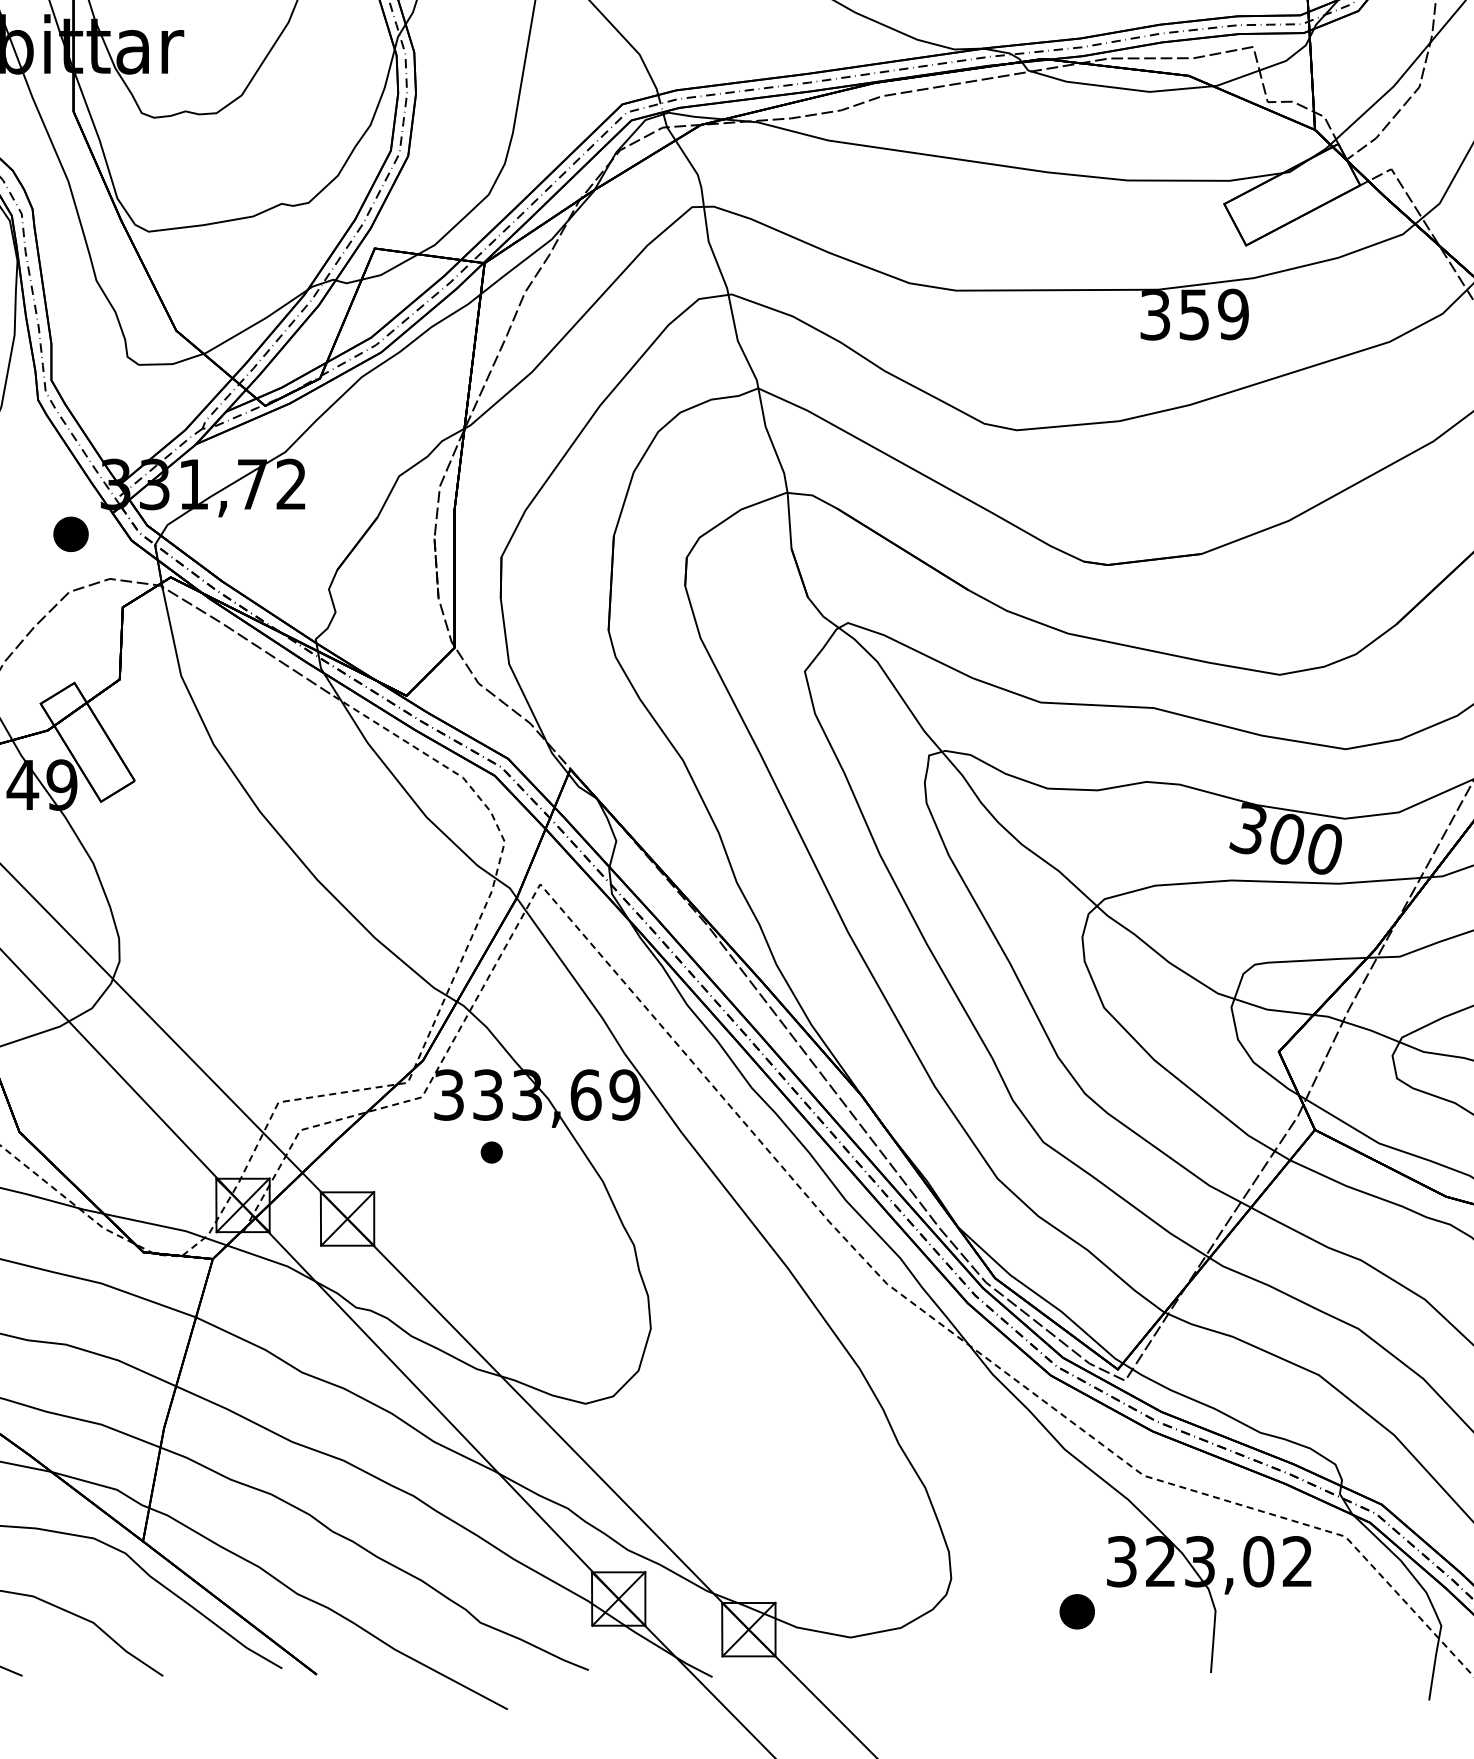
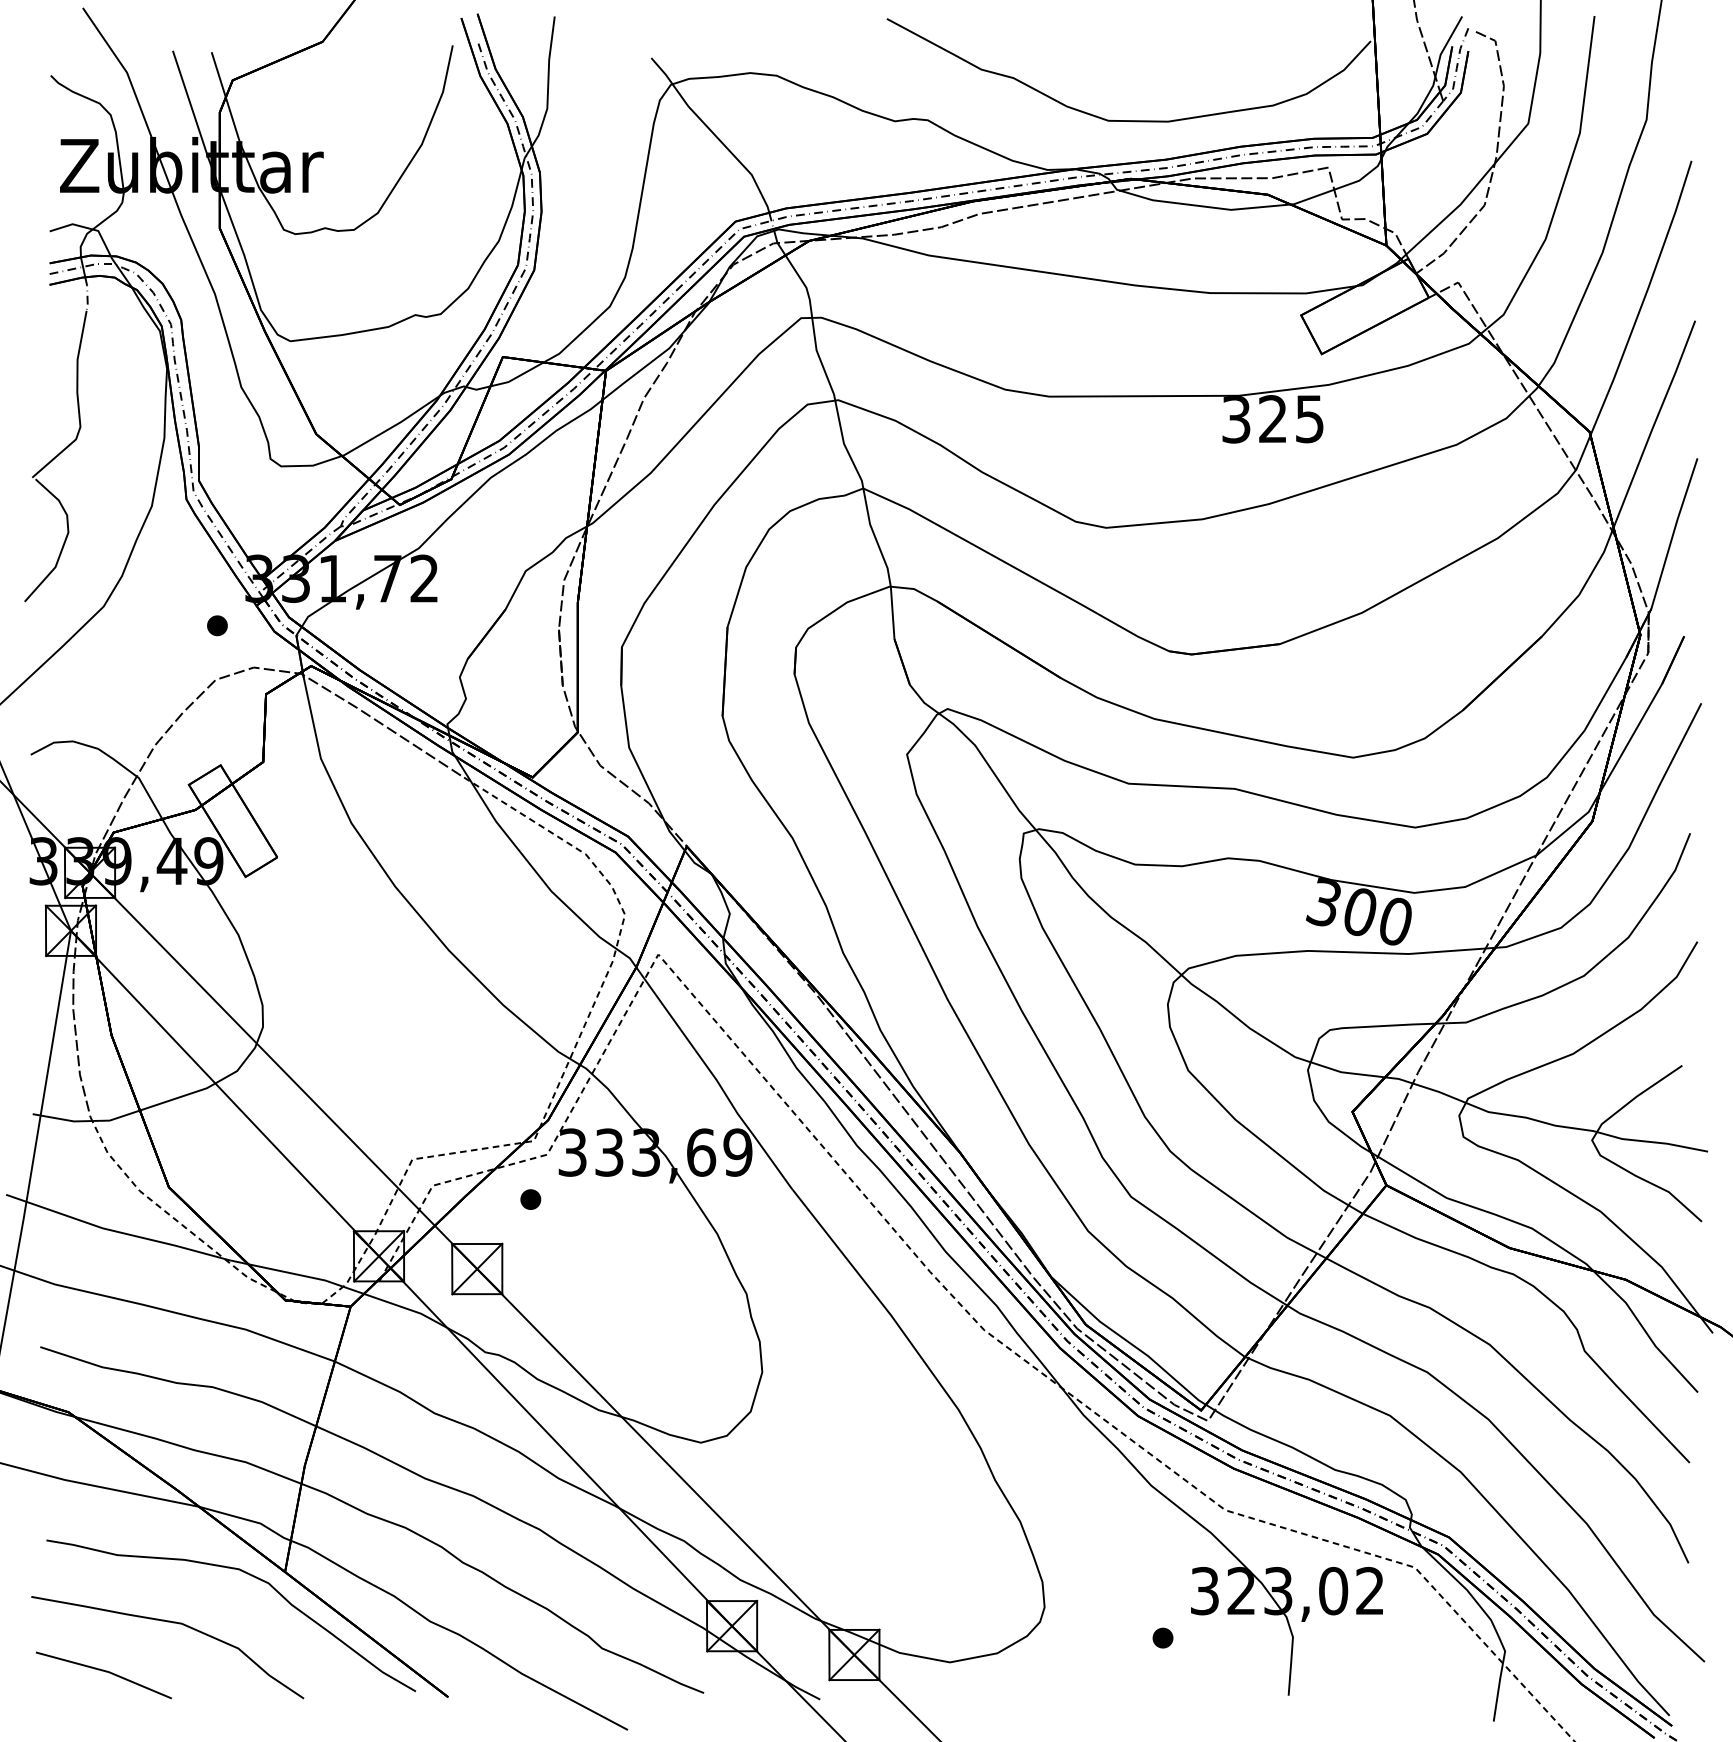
text: (1213, 313) -> (1291, 418), 359 -> 325
part: (71, 534) -> (217, 625), size x0.62
part: (491, 1152) -> (530, 1199), moved
part: (1076, 1611) -> (1162, 1637), size x0.62

